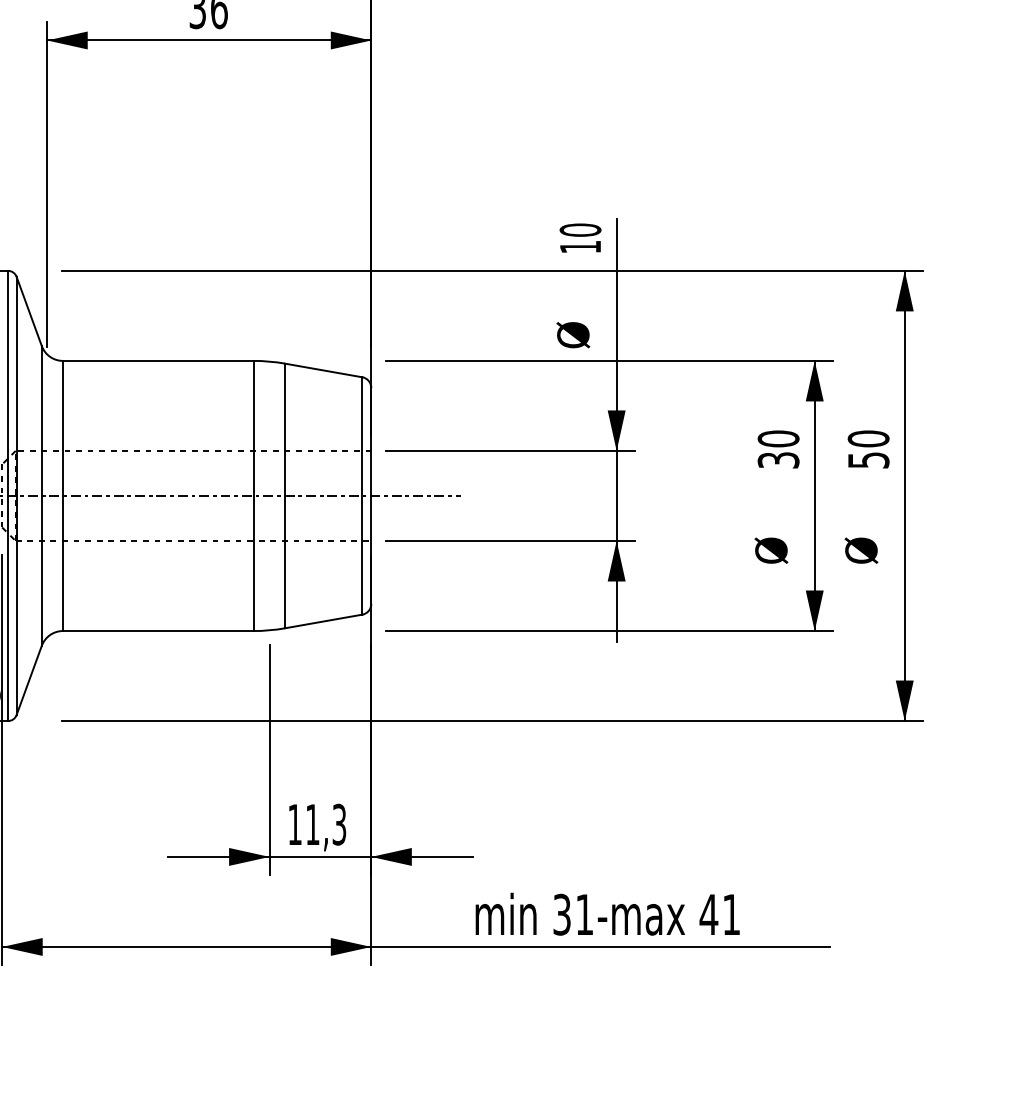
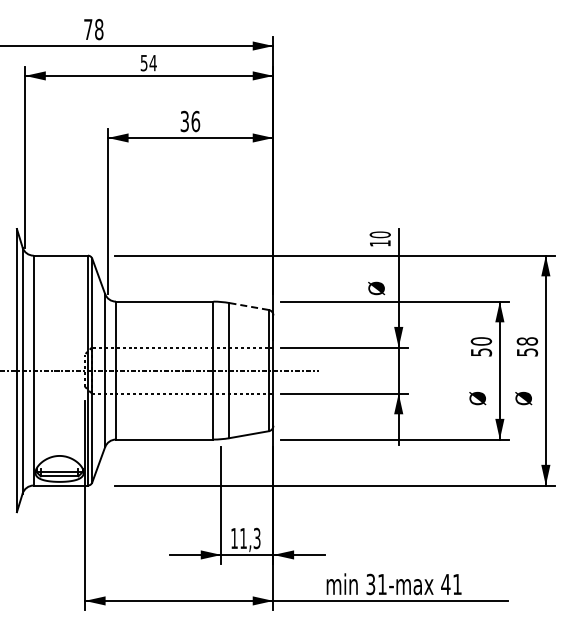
line: (322, 370) -> (248, 306), solid -> dashed
text: (868, 438) -> (527, 341), 50 -> 58
text: (776, 460) -> (480, 352), 30 -> 50

